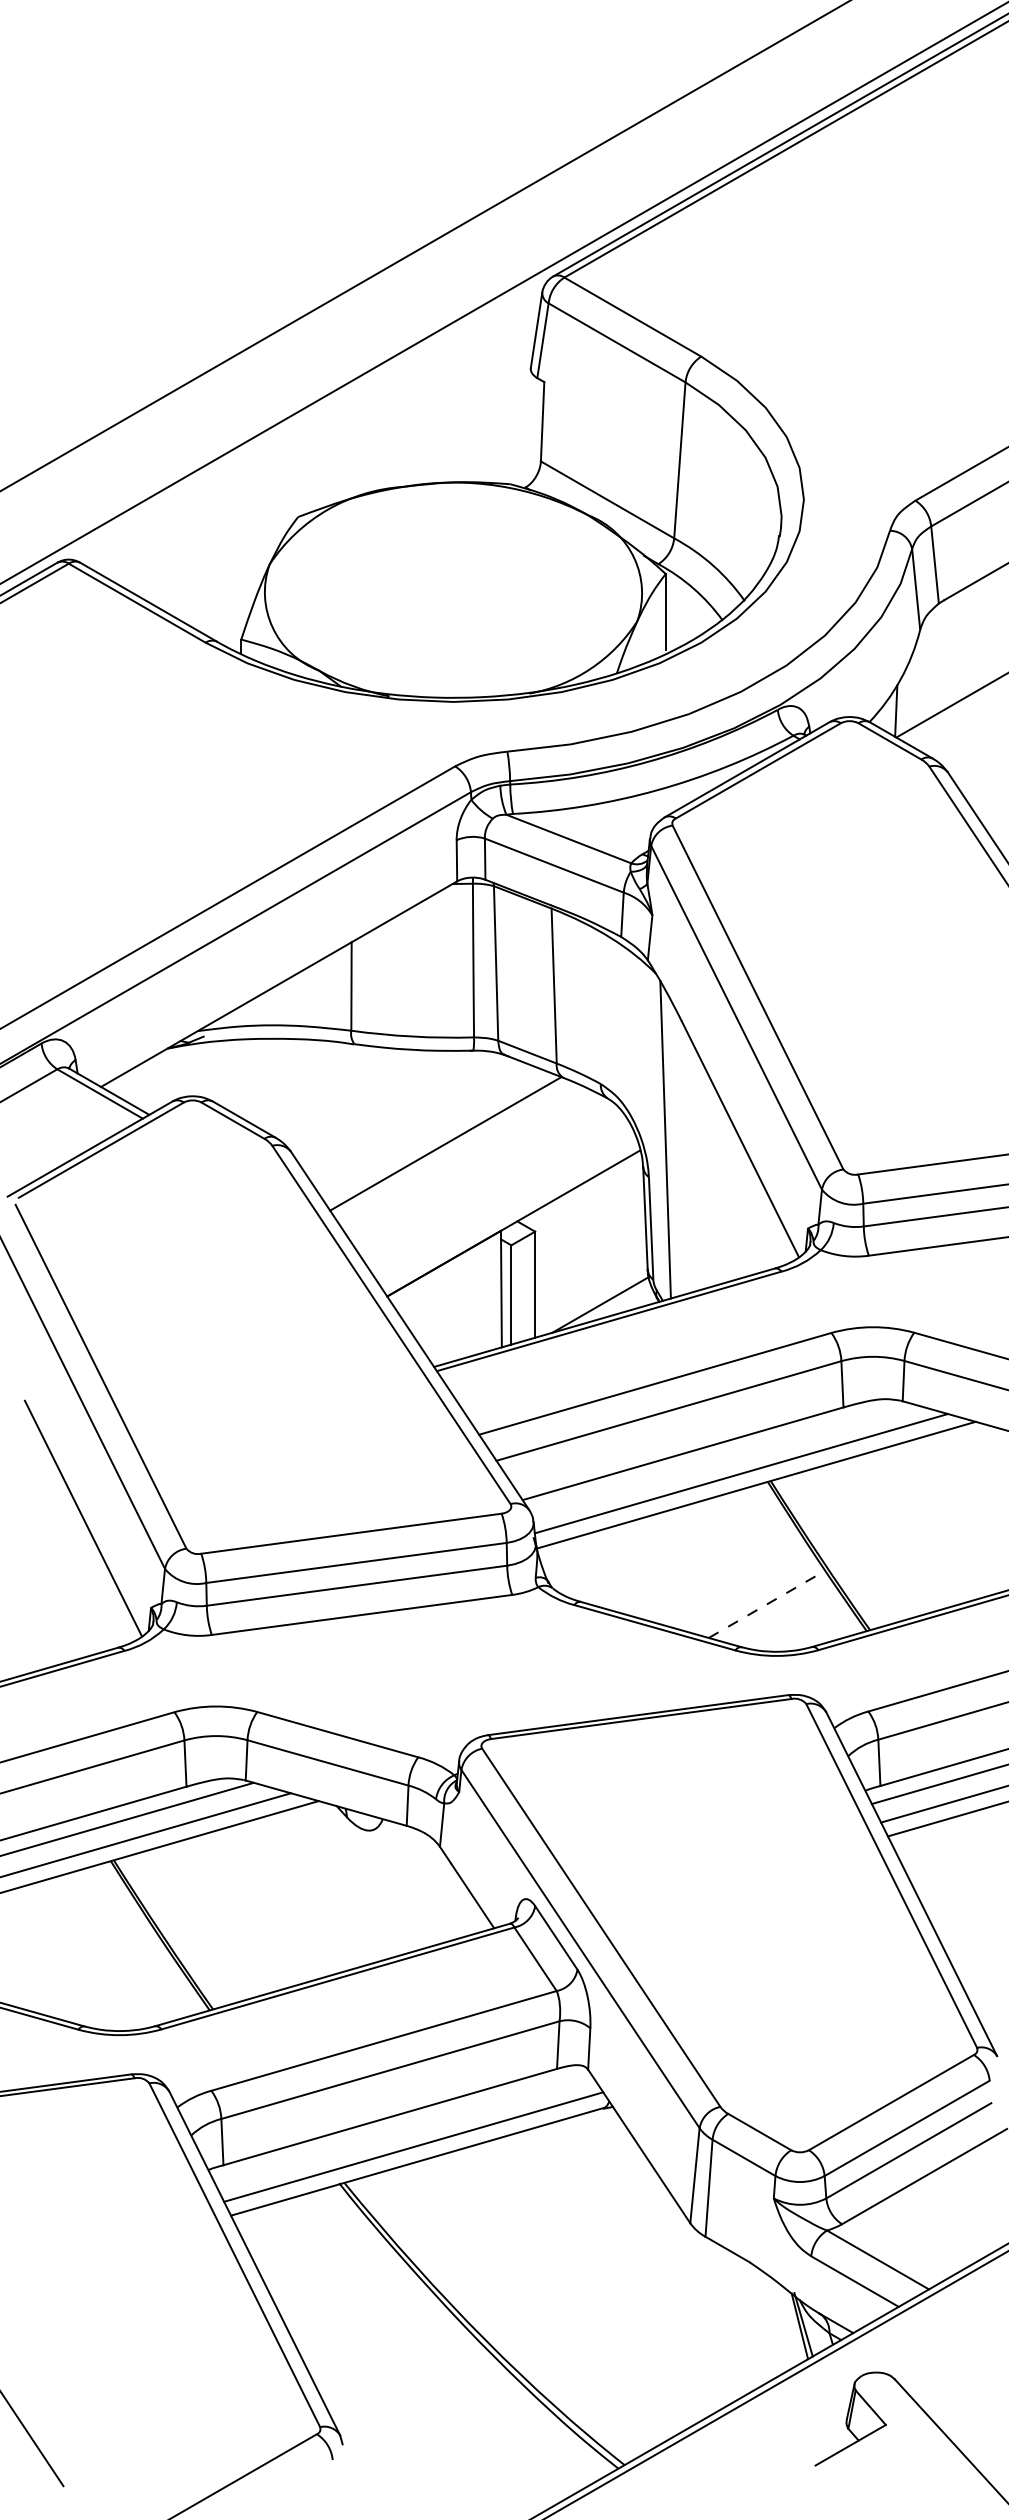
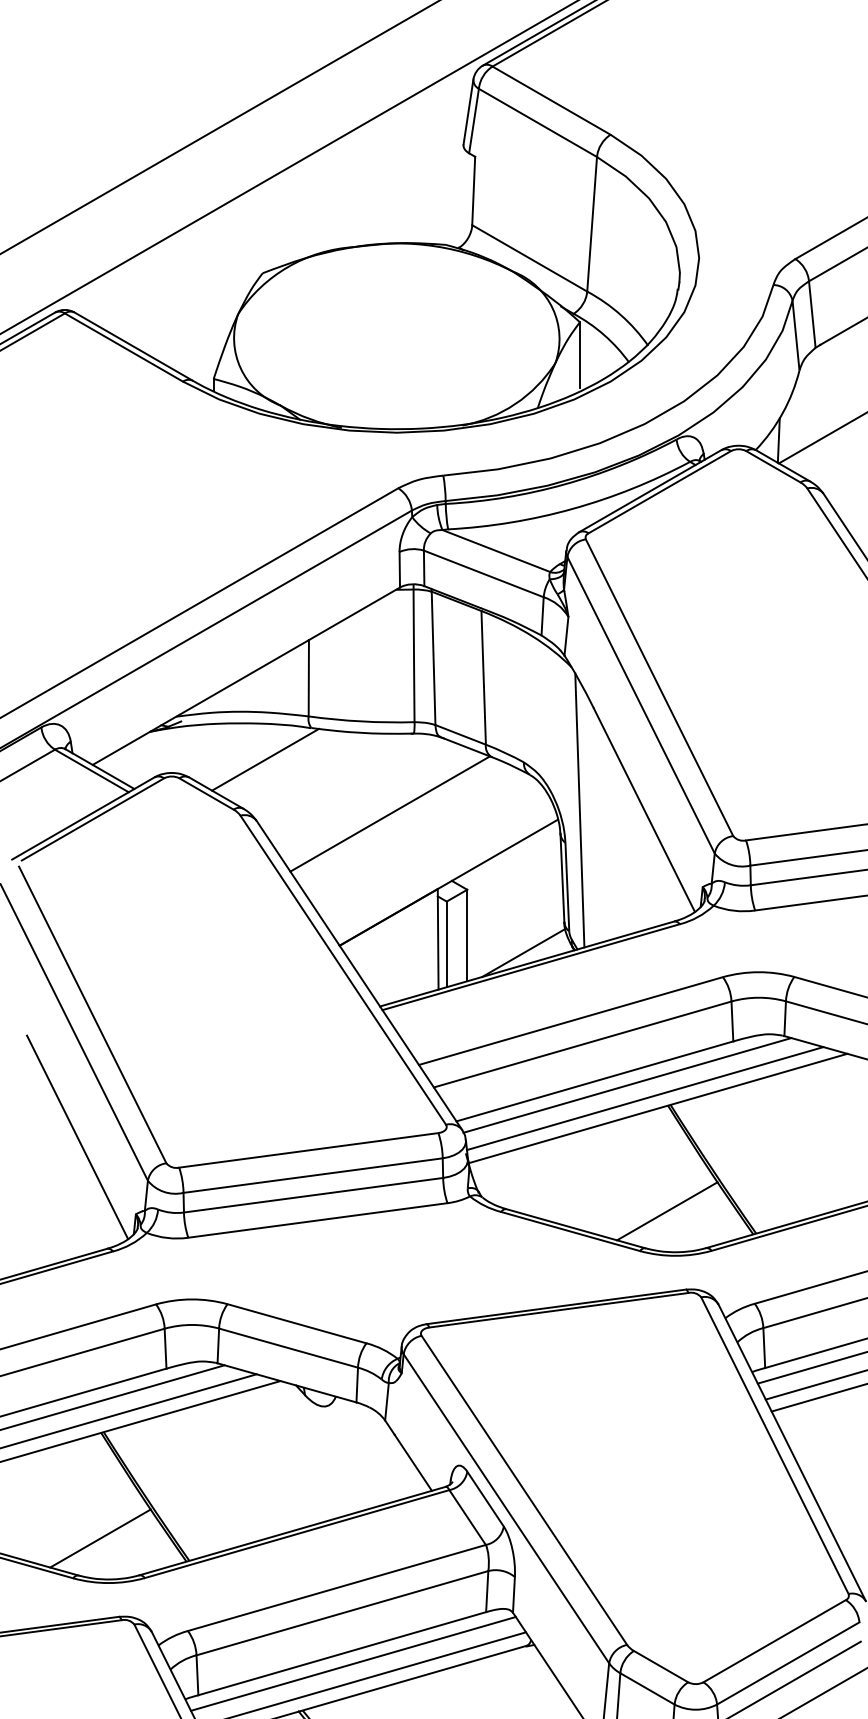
line: (301, 1080) -> (265, 759), added
line: (720, 1458) -> (627, 1085), added
line: (767, 1604) -> (667, 1211), dashed -> solid
line: (109, 1983) -> (100, 1538), added
line: (402, 2128) -> (352, 1663), added

